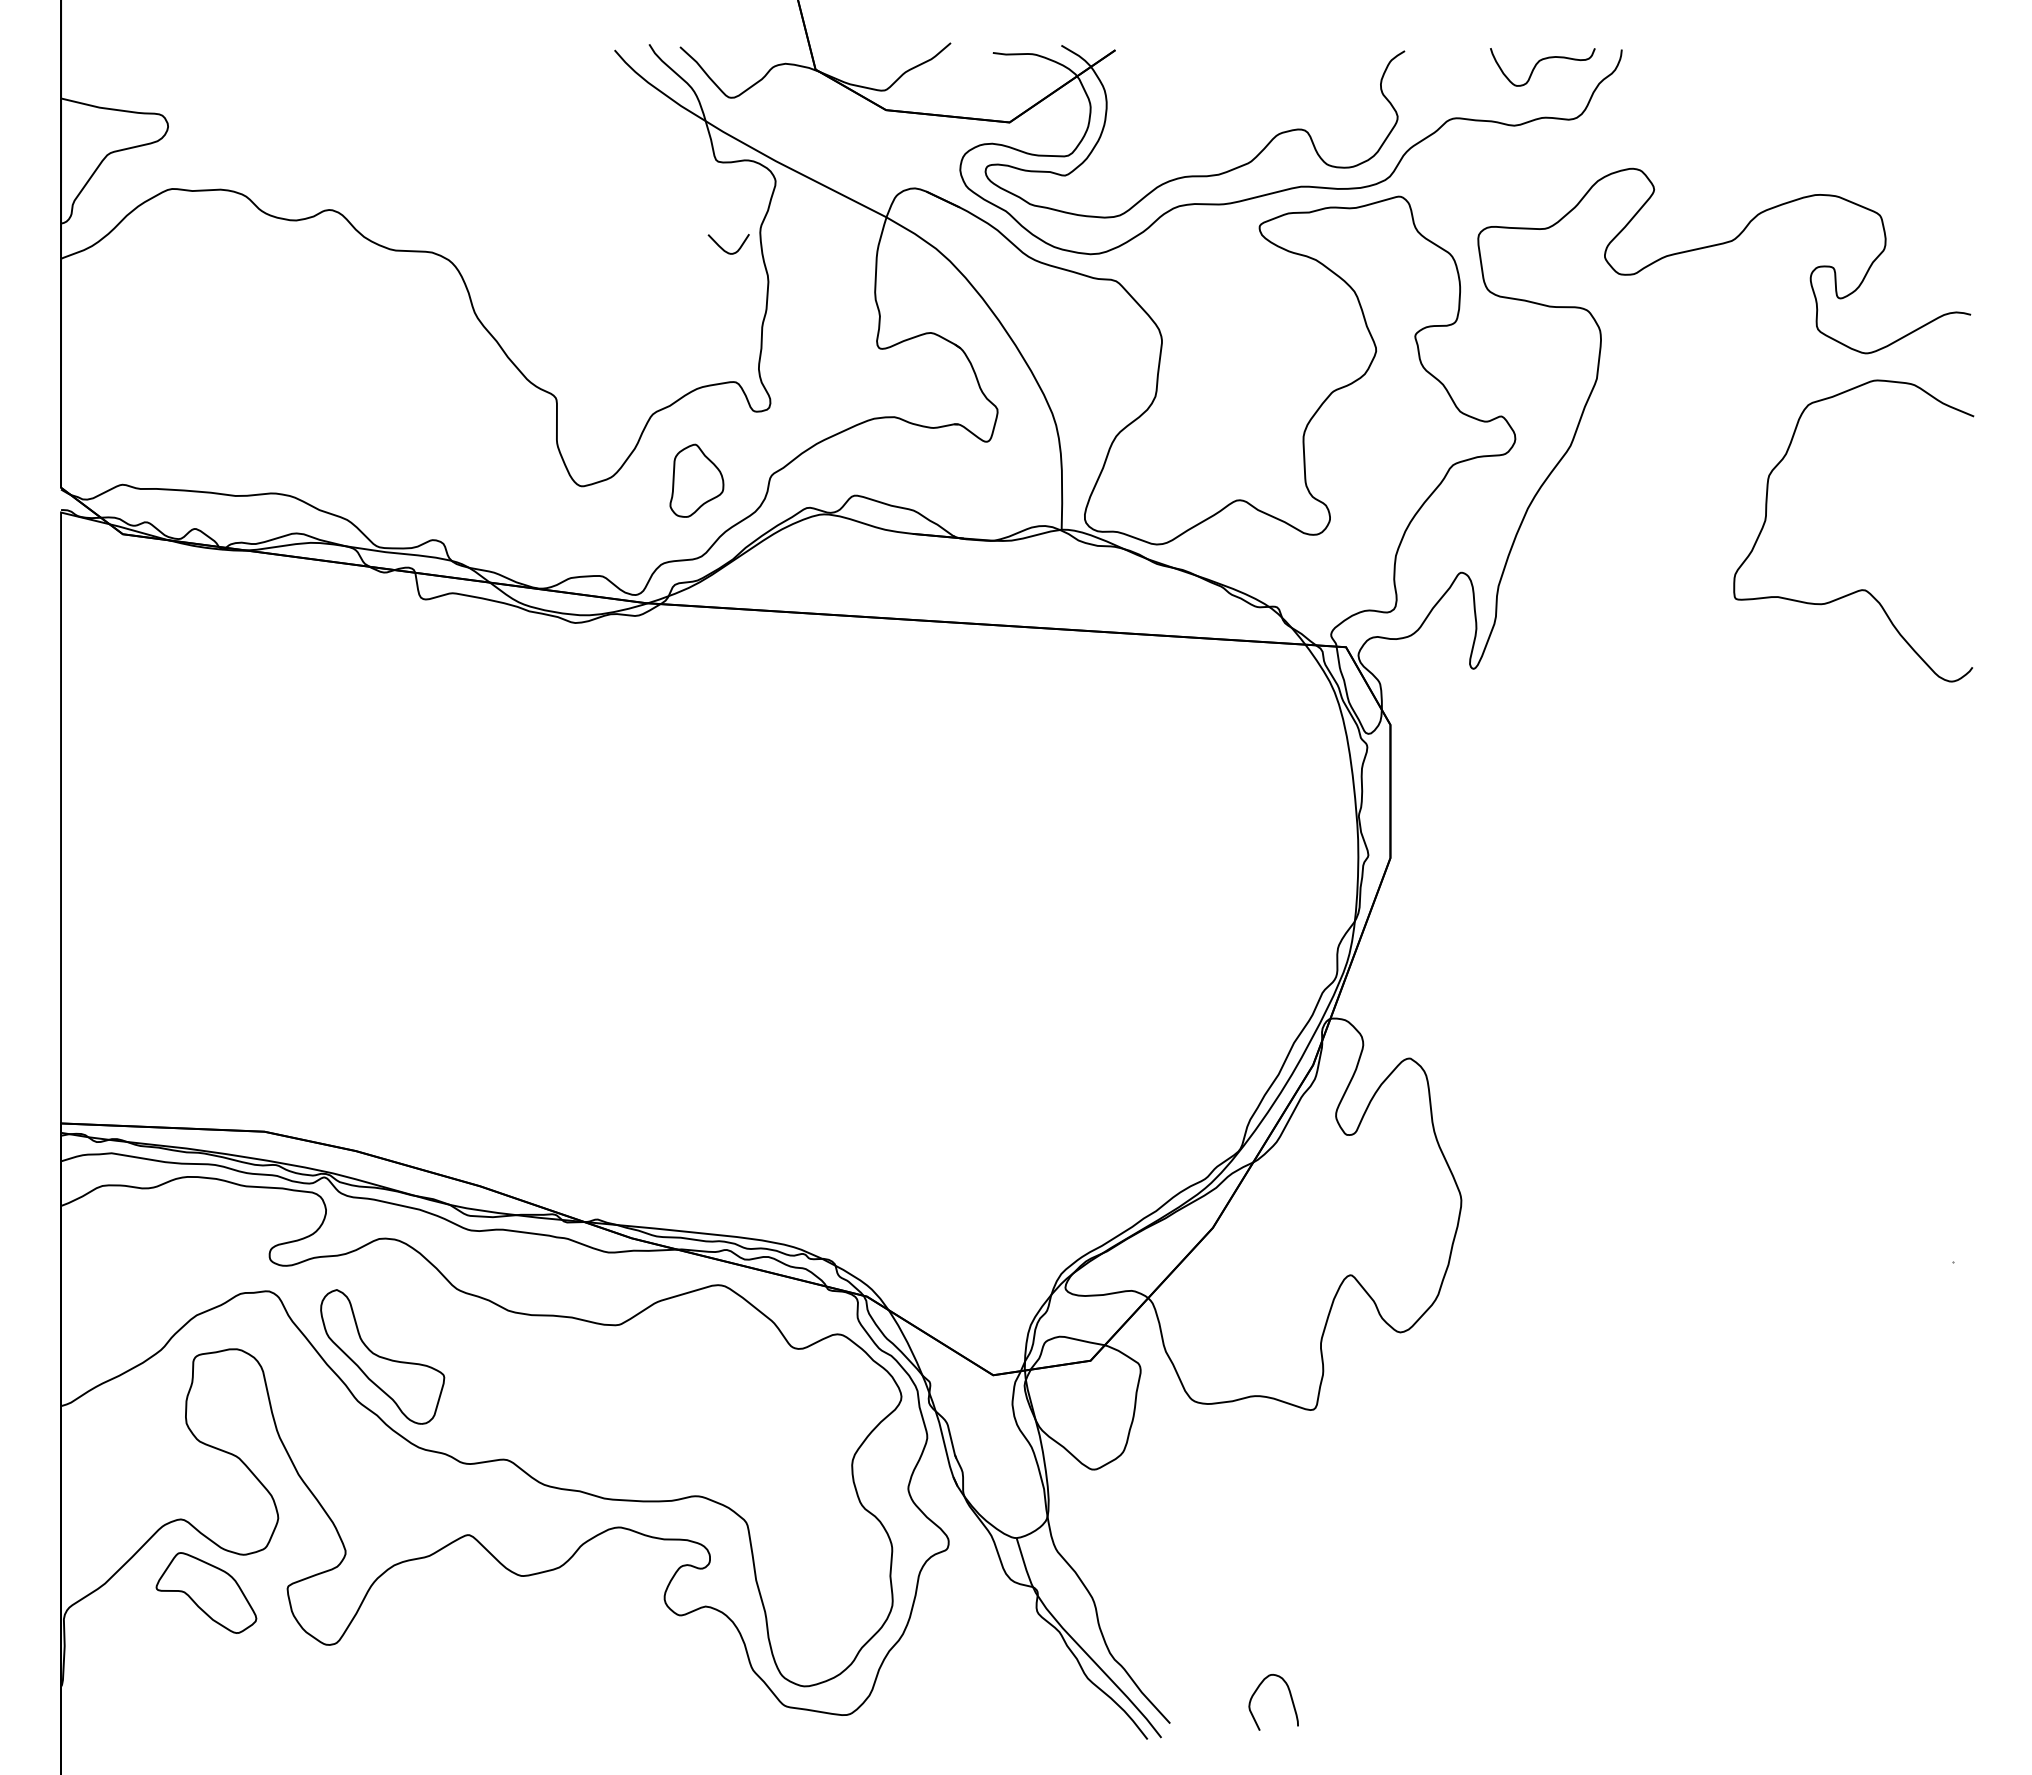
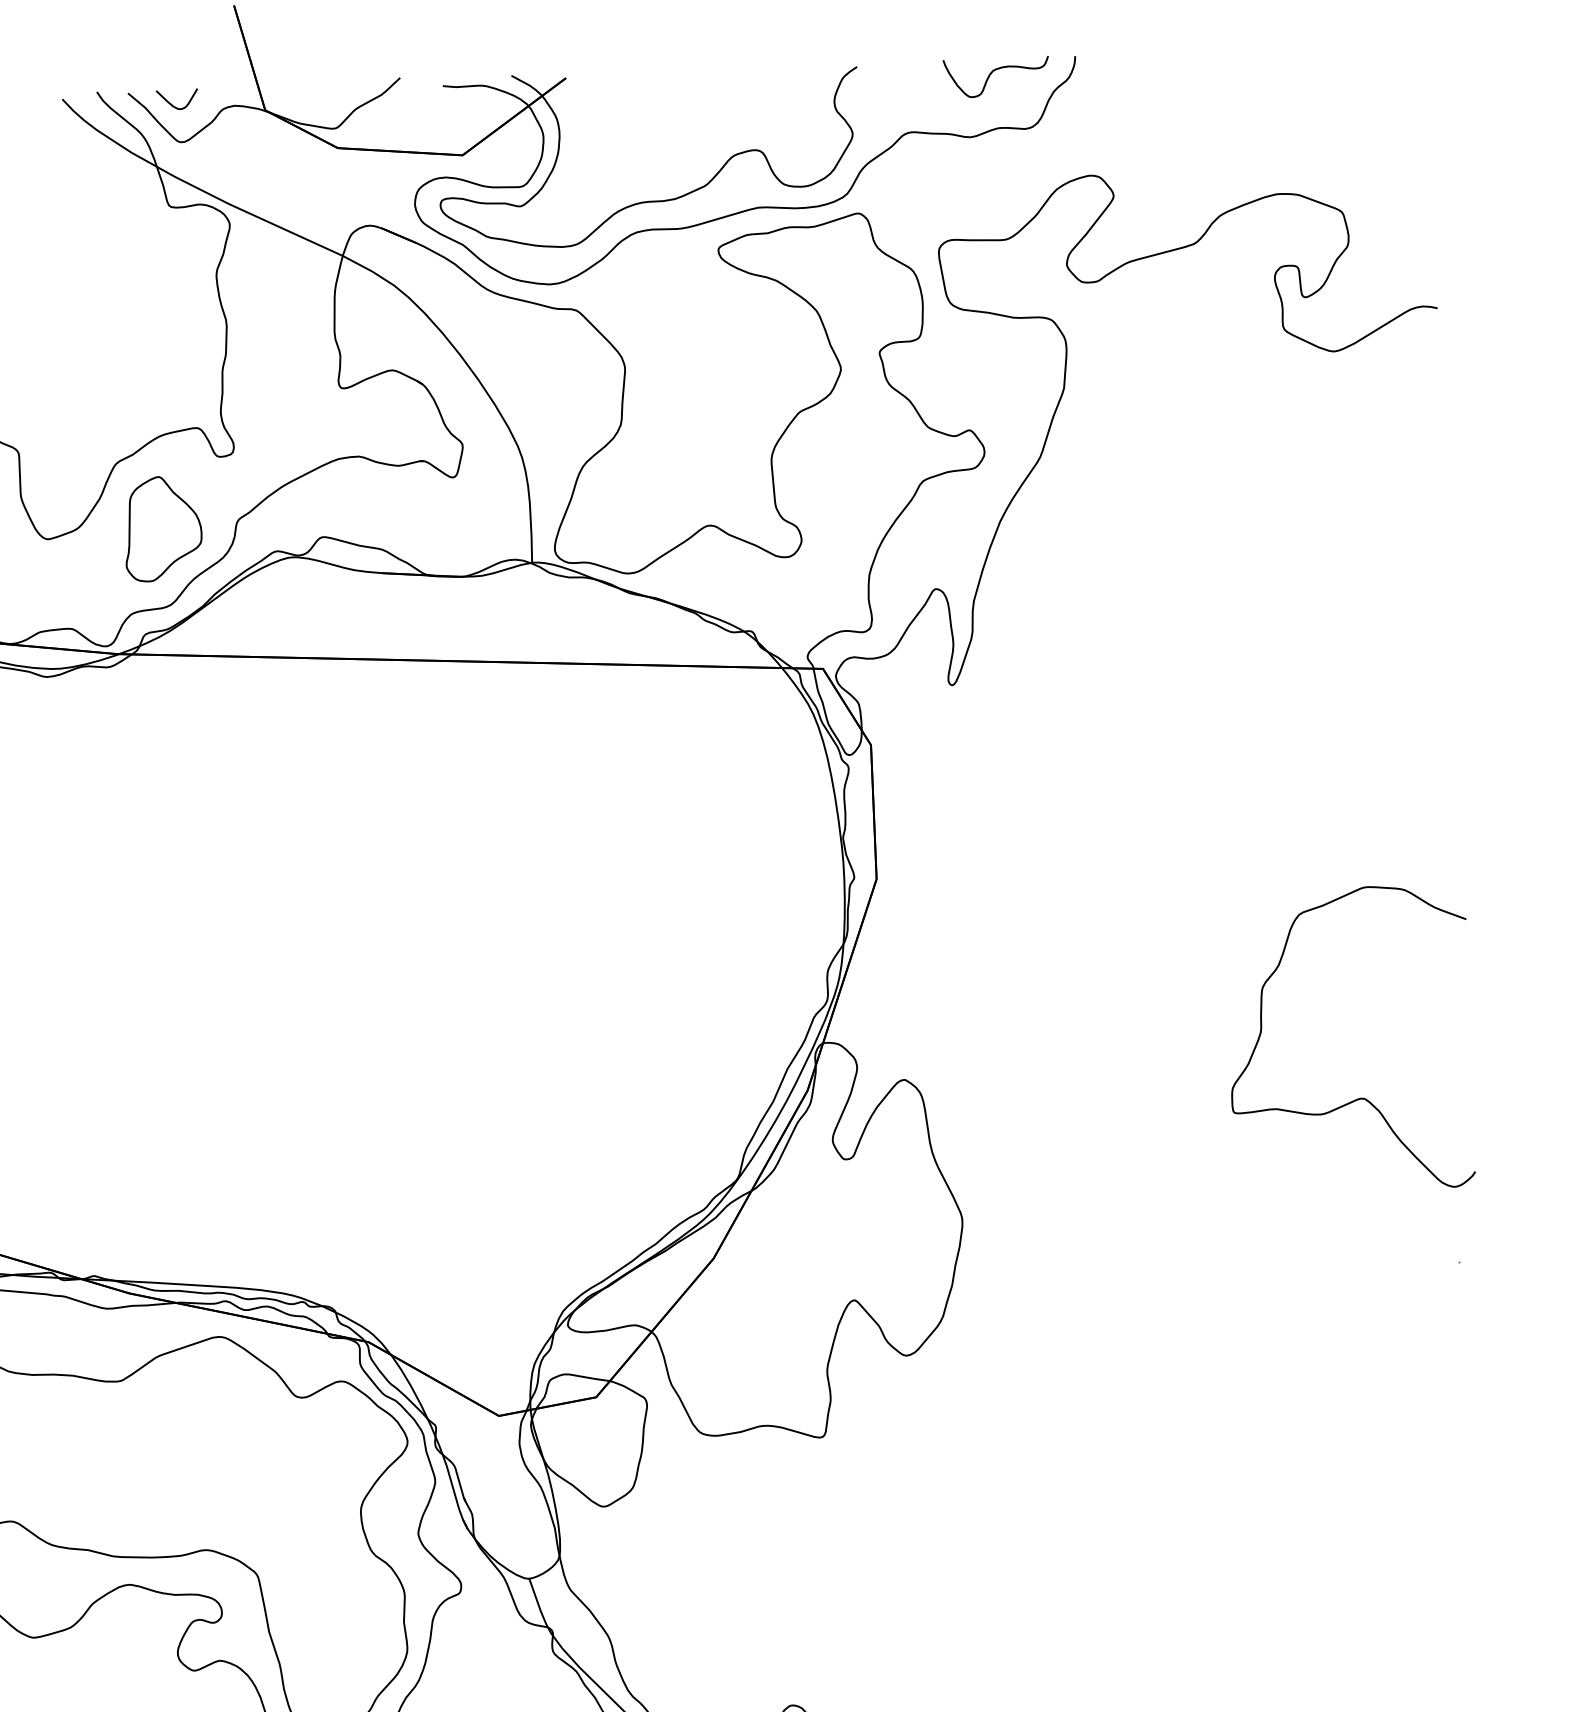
curve: (723, 248) -> (172, 104), moved
part: (696, 480) -> (162, 528), size x1.43
curve: (1859, 589) -> (1358, 1098), moved

